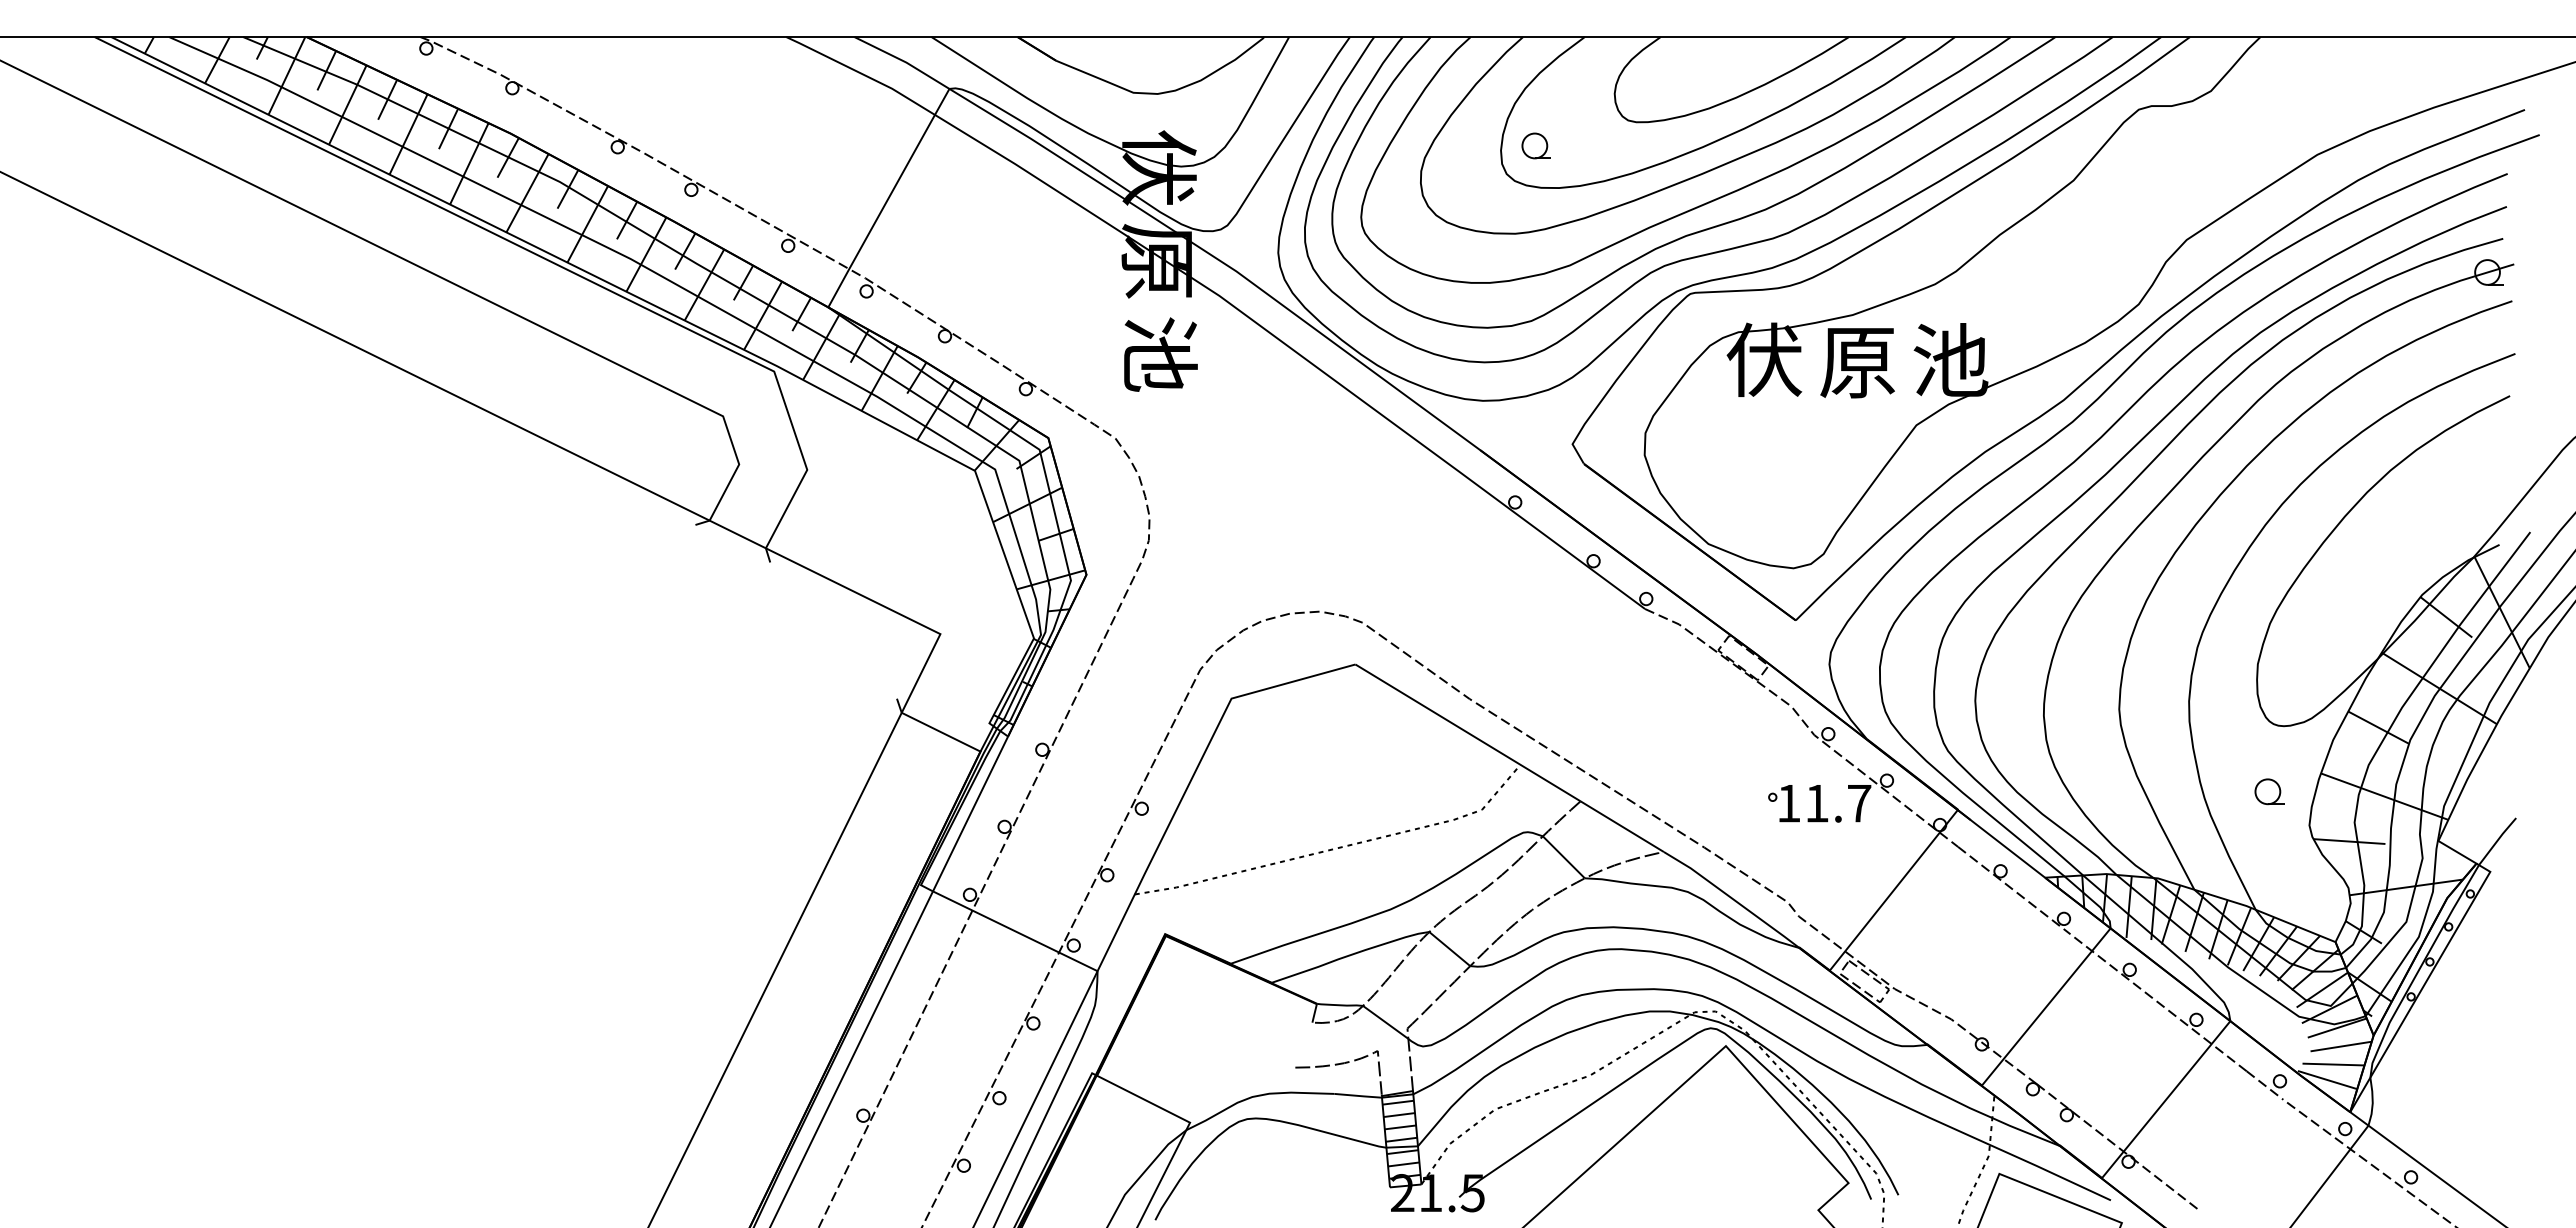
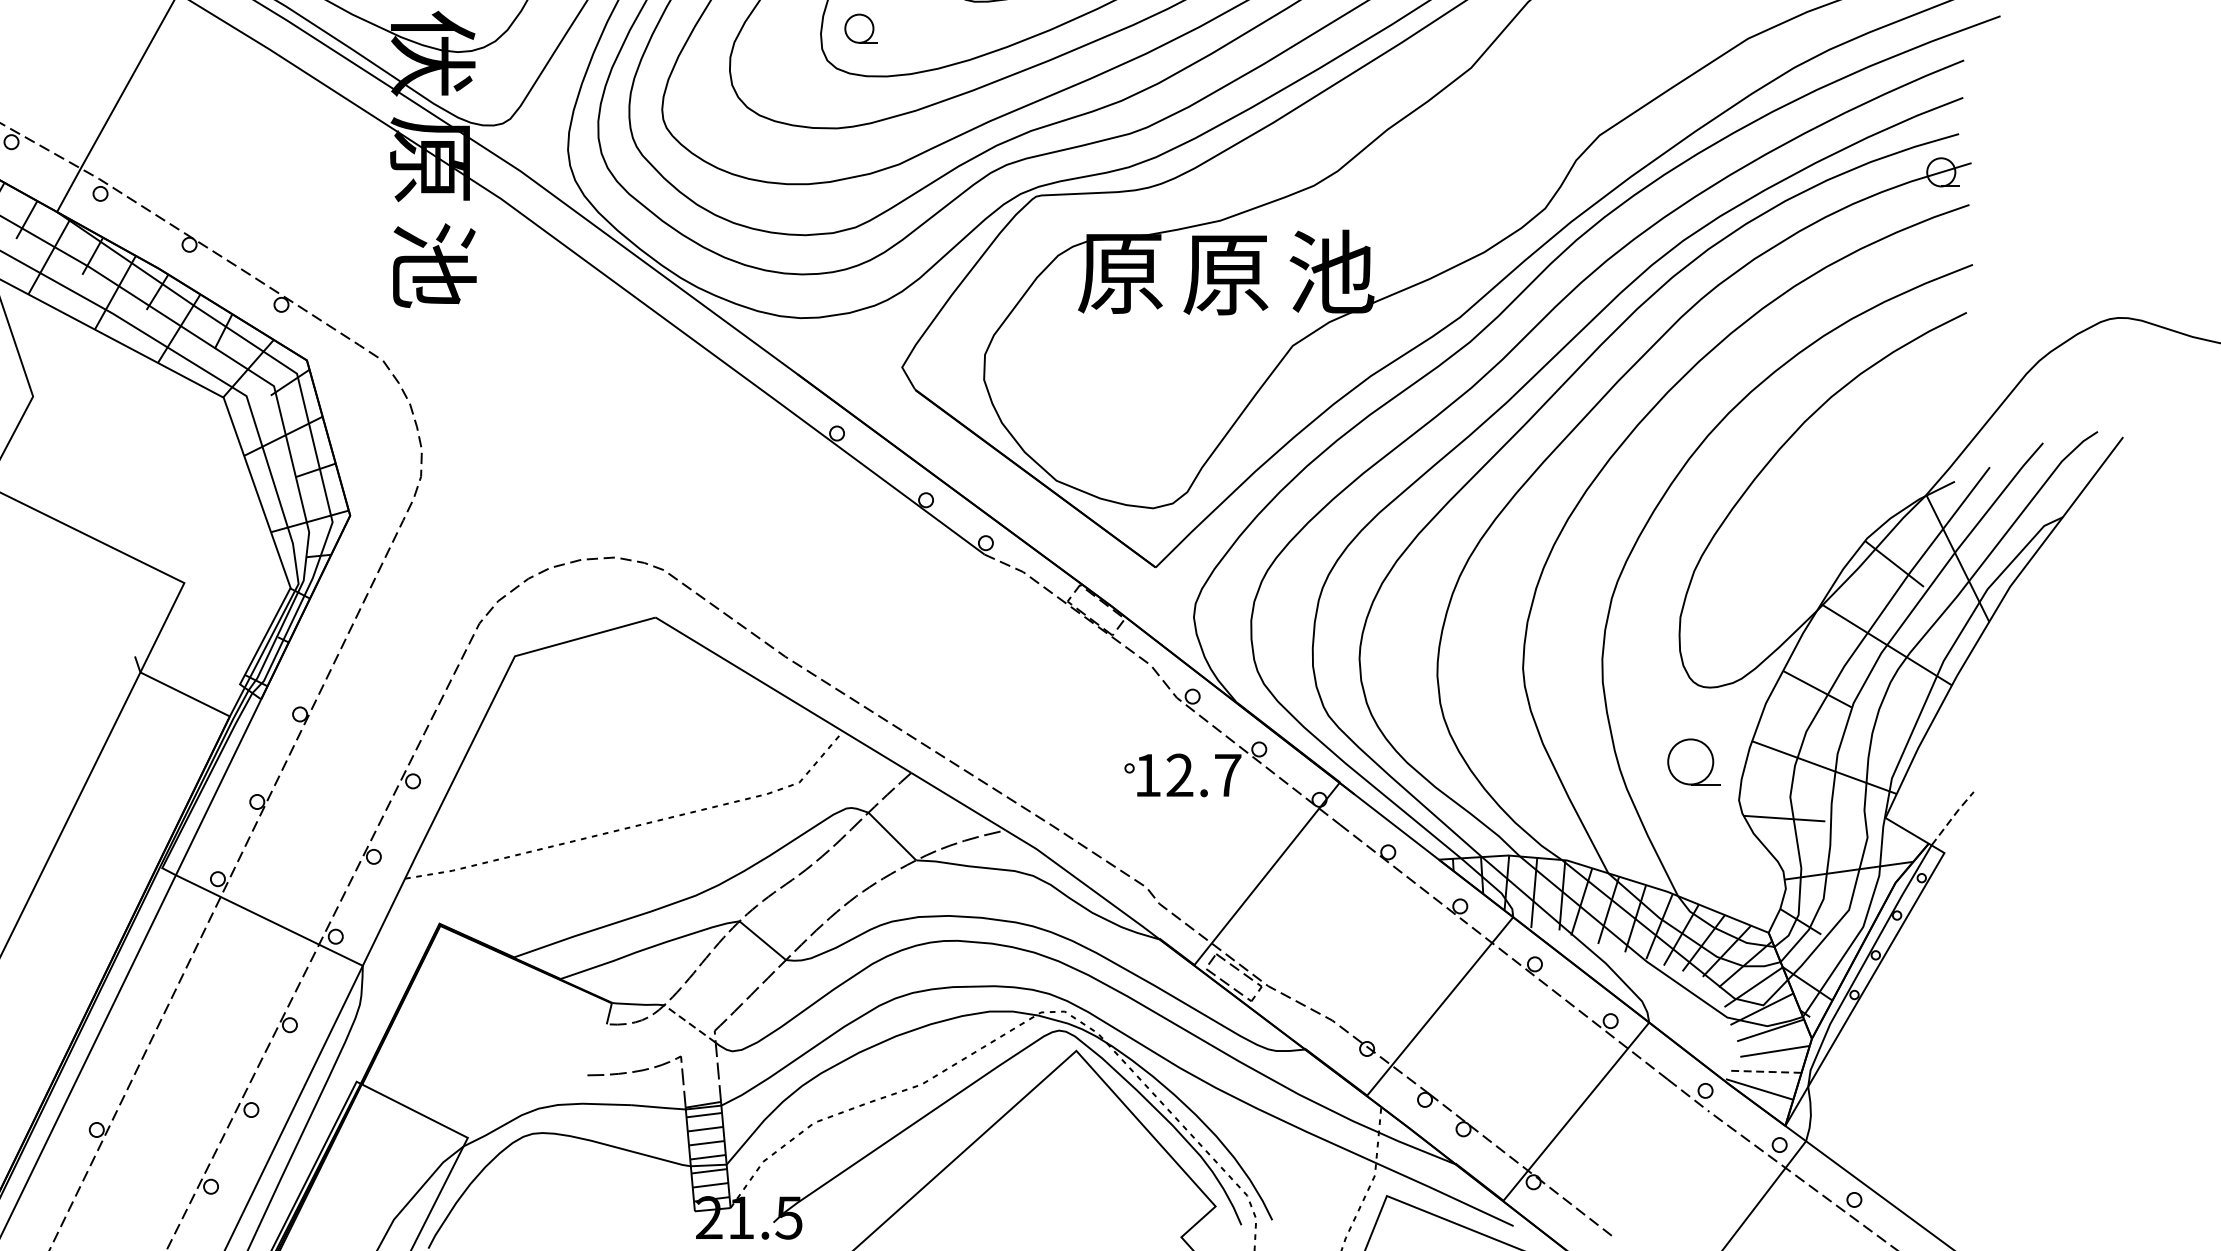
text: (1764, 359) -> (1120, 271), 伏 -> 原
part: (2269, 791) -> (1693, 761), size x1.6
text: (1816, 803) -> (1179, 775), 11.7 -> 12.7
line: (2497, 840) -> (1952, 817), solid -> dashed
line: (1385, 1022) -> (689, 1024), solid -> dashed
line: (2333, 1064) -> (1766, 1071), solid -> dashed

